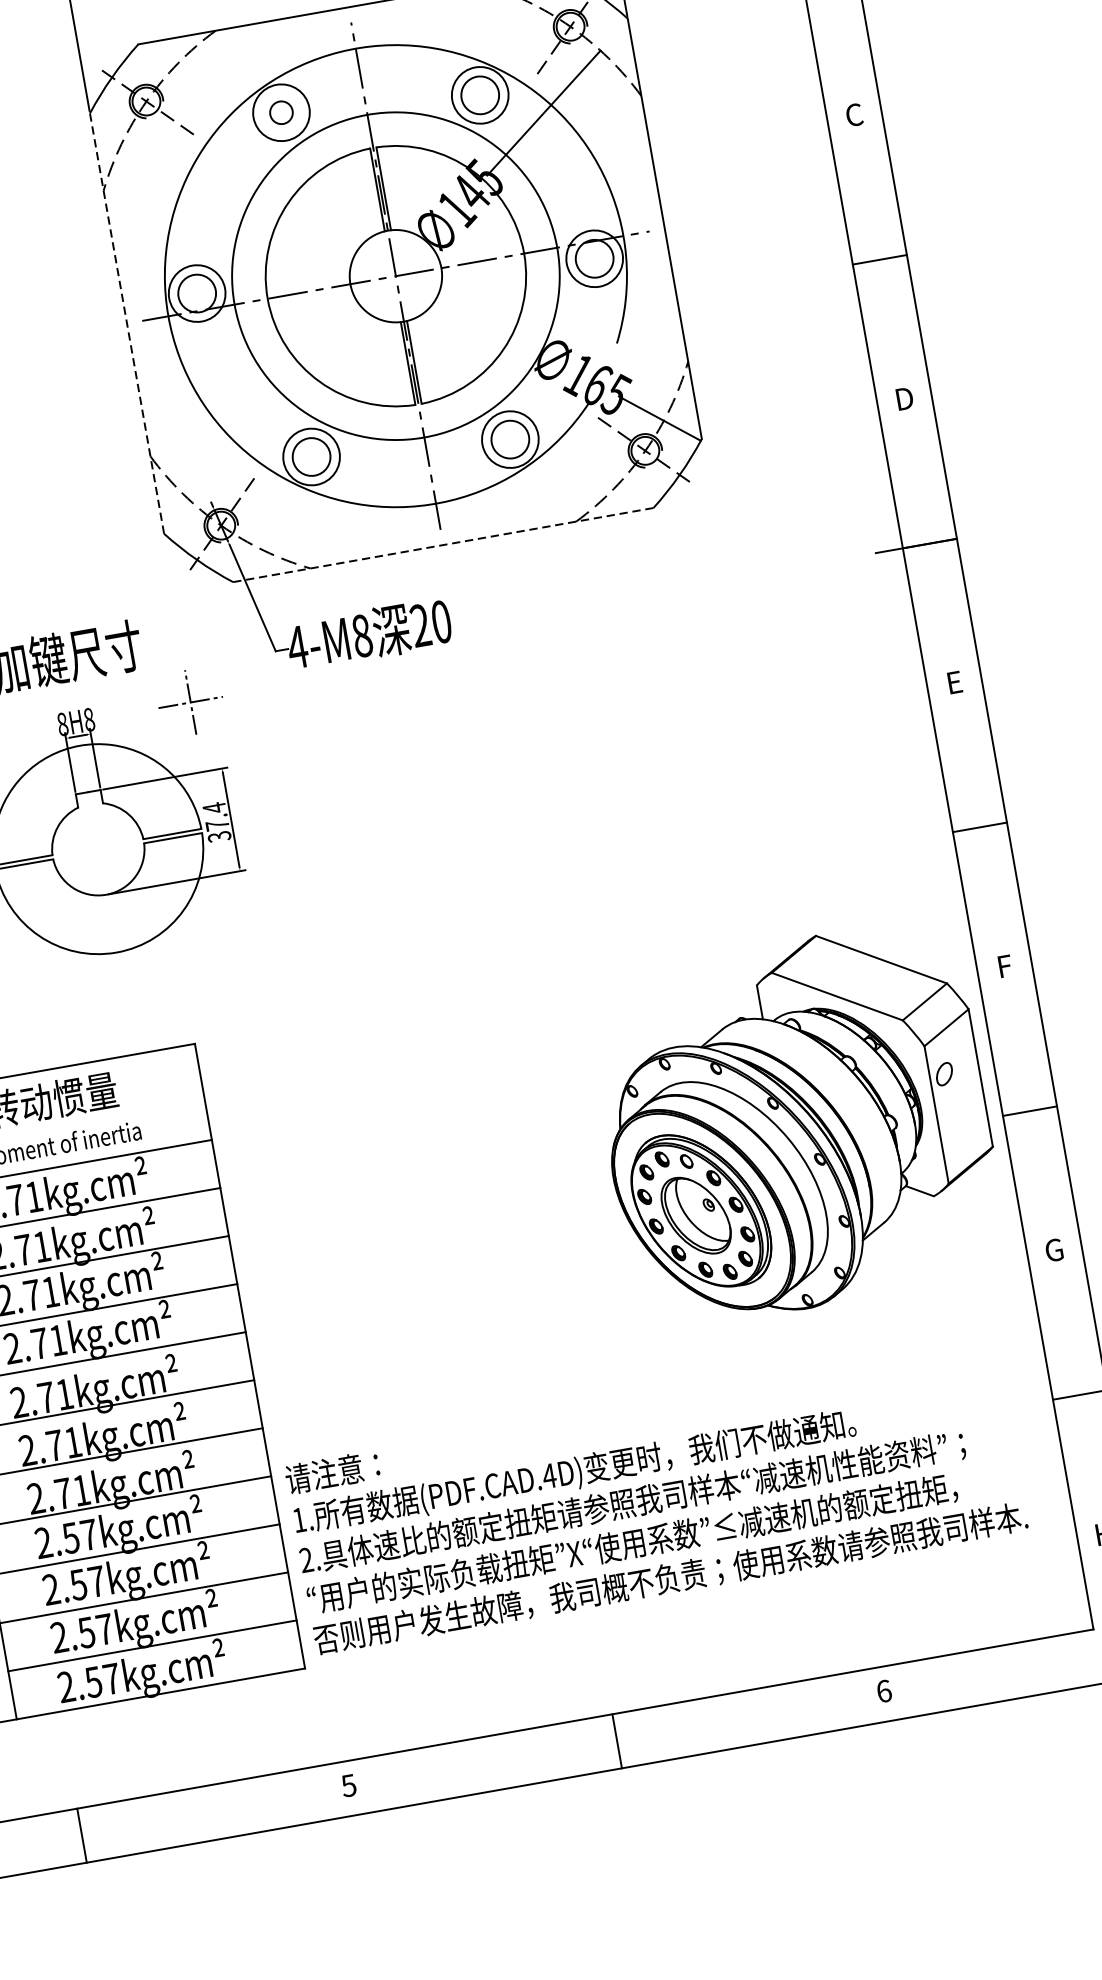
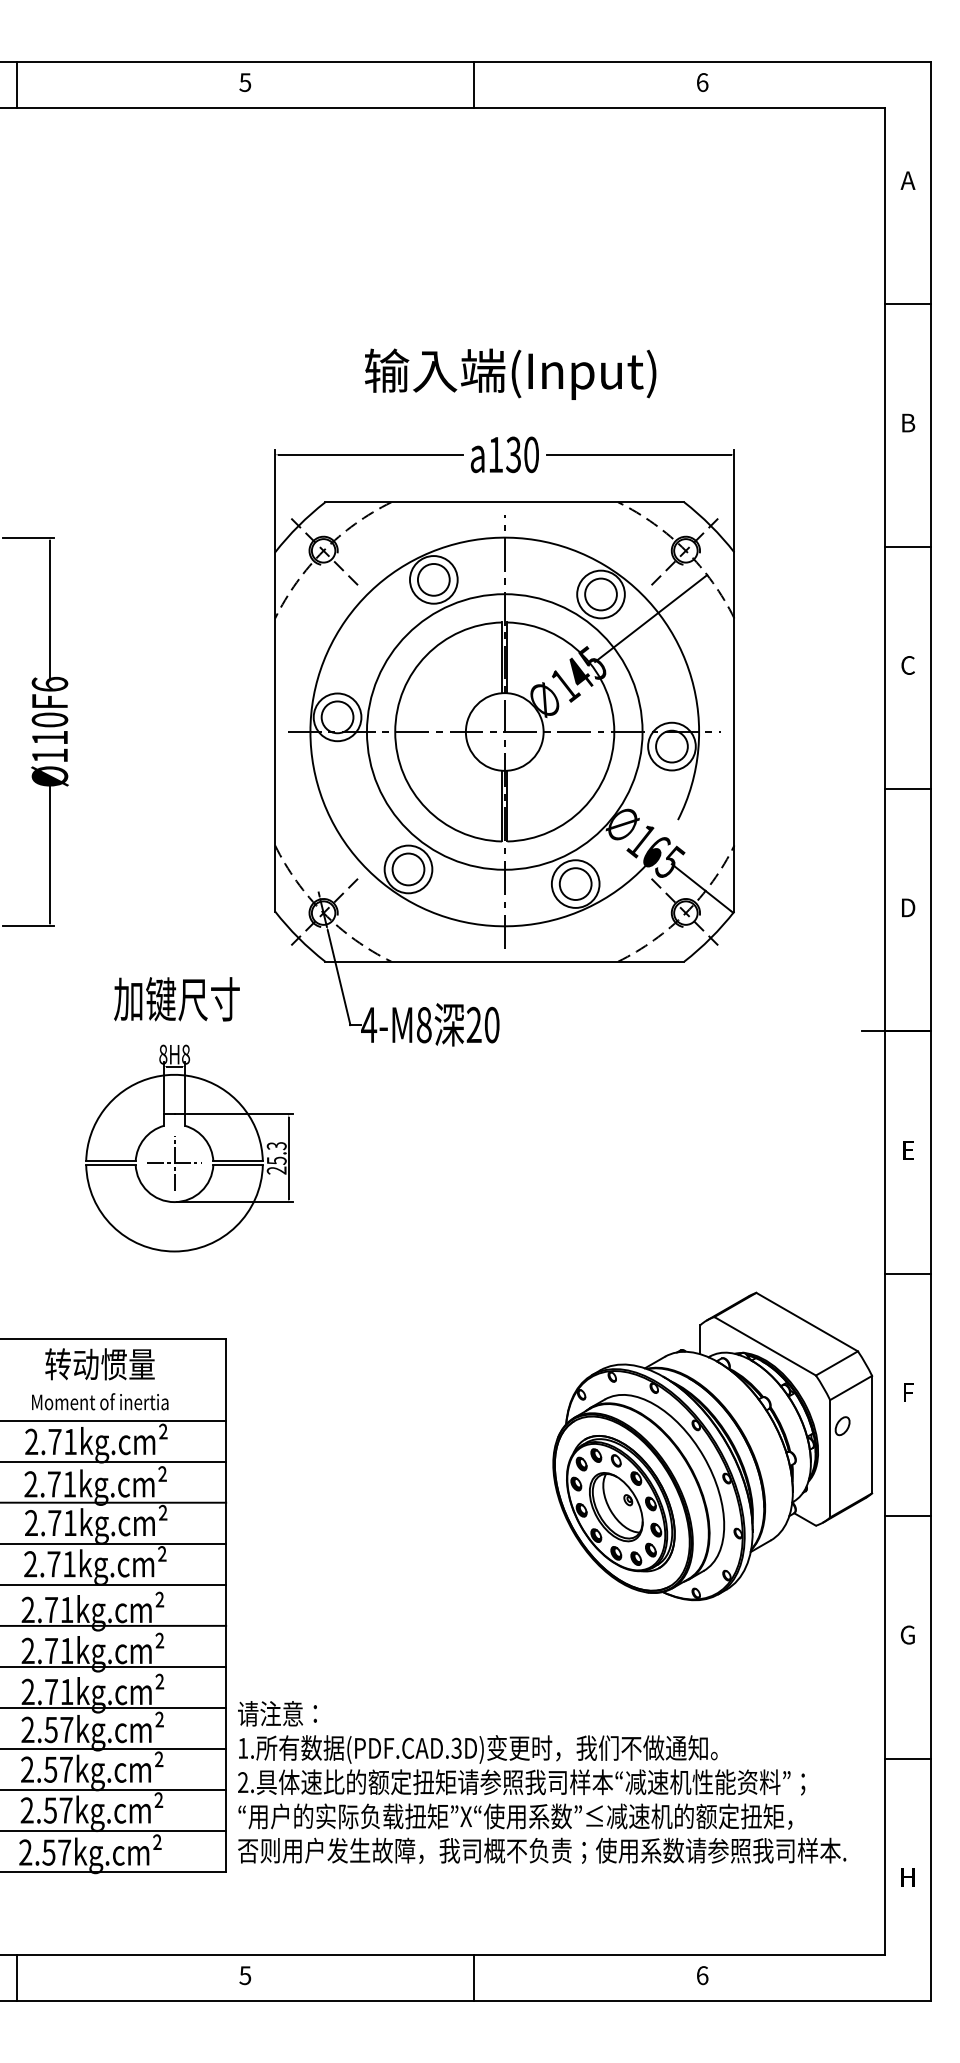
circle: (281, 112) -> (433, 579), size x1.67
line: (127, 322) -> (275, 731), dashed -> solid
line: (442, 544) -> (504, 961), dashed -> solid
part: (190, 702) -> (174, 1163), moved
text: (216, 821) -> (276, 1157), 37.4 -> 25.3
part: (796, 1124) -> (712, 1446), moved
text: (549, 1475) -> (456, 1747), (PDF.CAD.4D) -> (PDF.CAD.3D)

